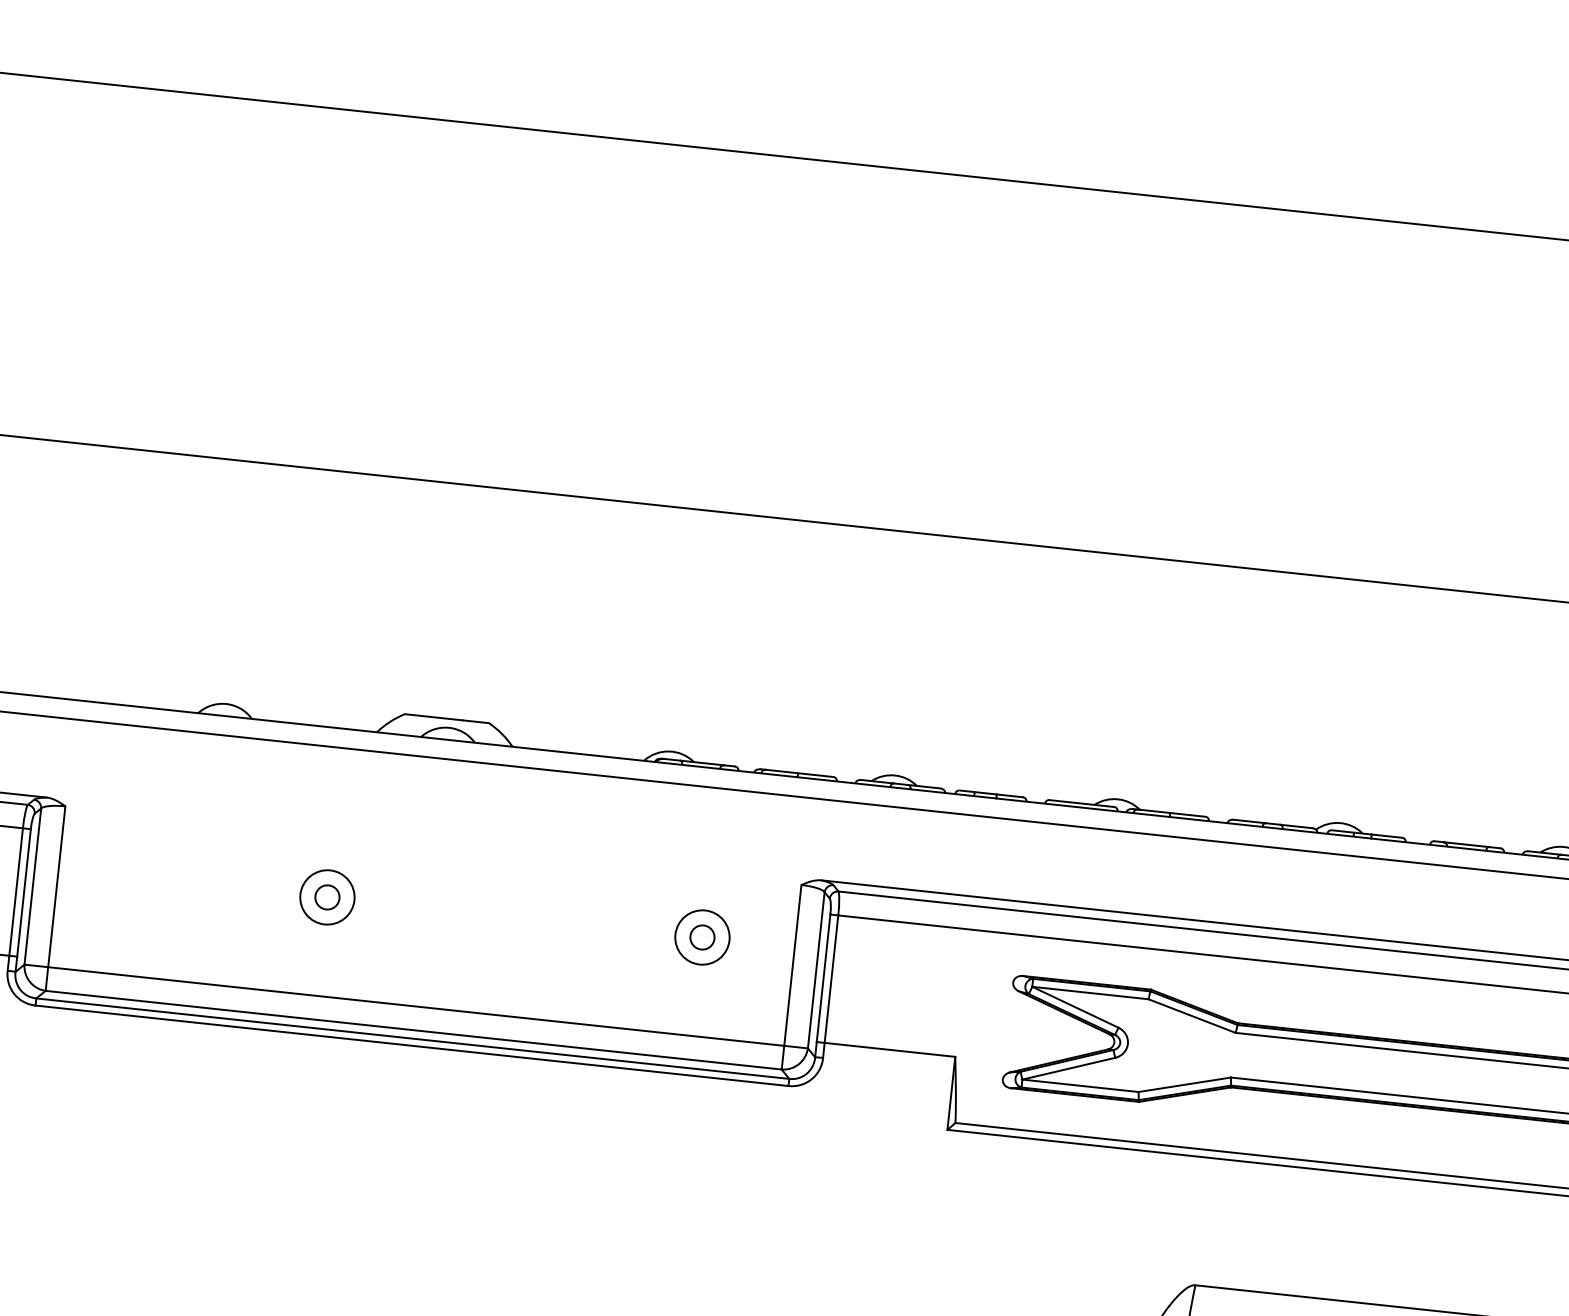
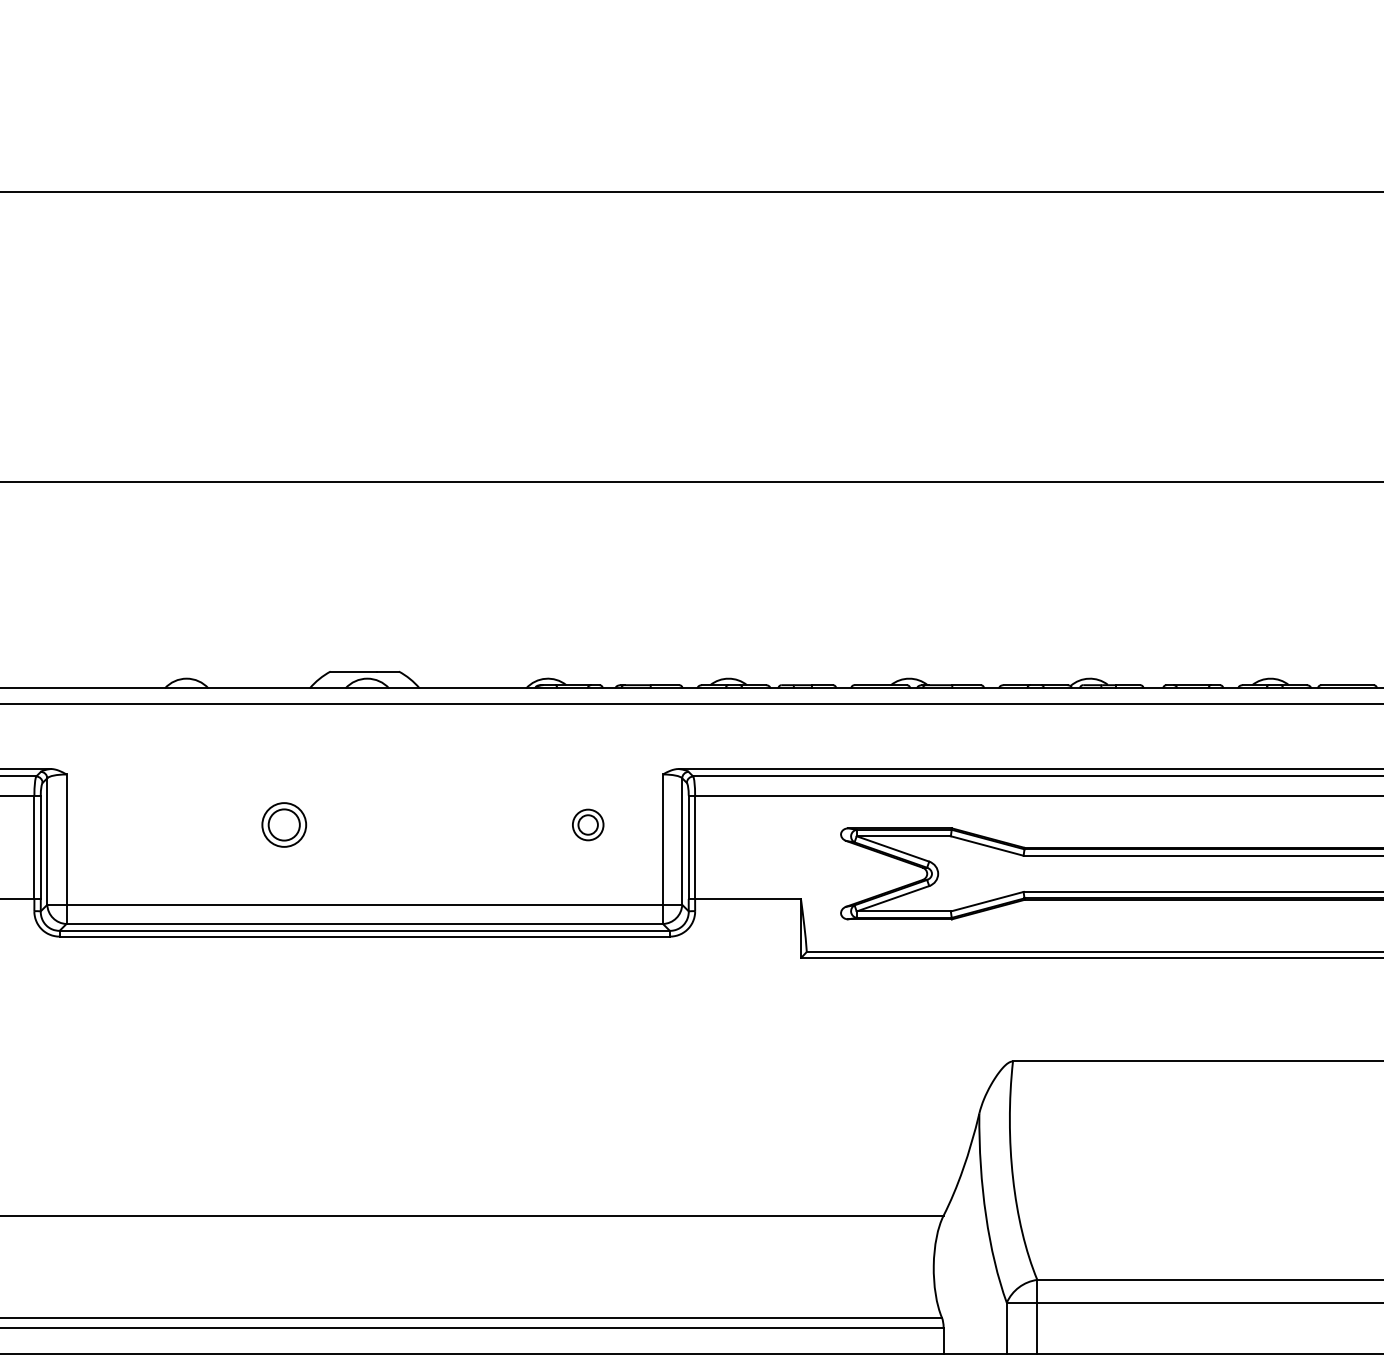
circle: (327, 896) -> (284, 824), size x1.6
circle: (702, 936) -> (588, 824), size x0.7

